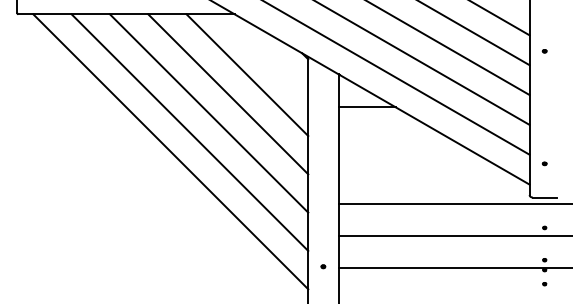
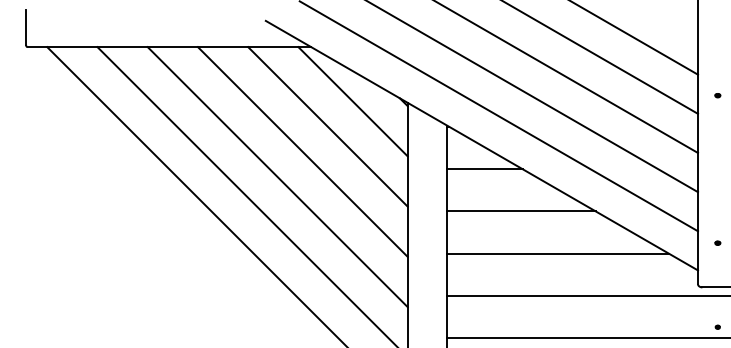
line: (266, 55) -> (353, 101), added
line: (394, 139) -> (520, 211), added
line: (422, 171) -> (557, 253), added

